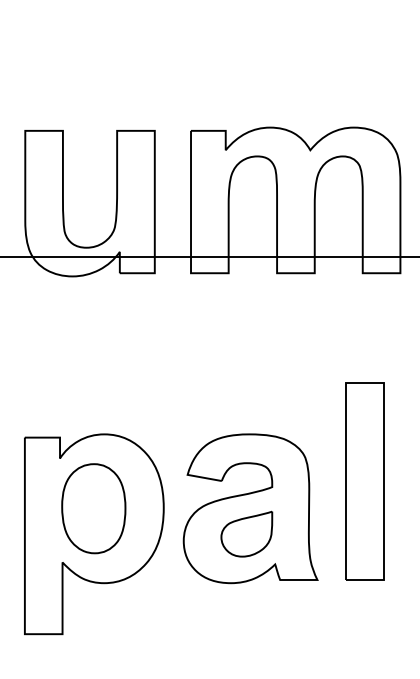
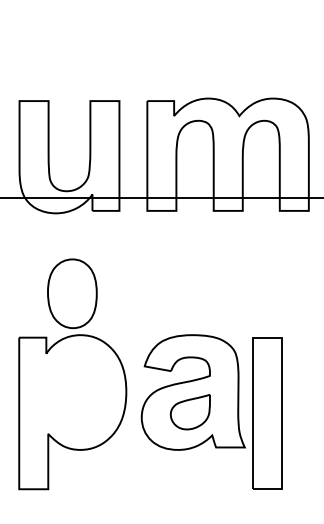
part: (364, 481) -> (266, 413), moved
part: (93, 508) -> (72, 293), moved

